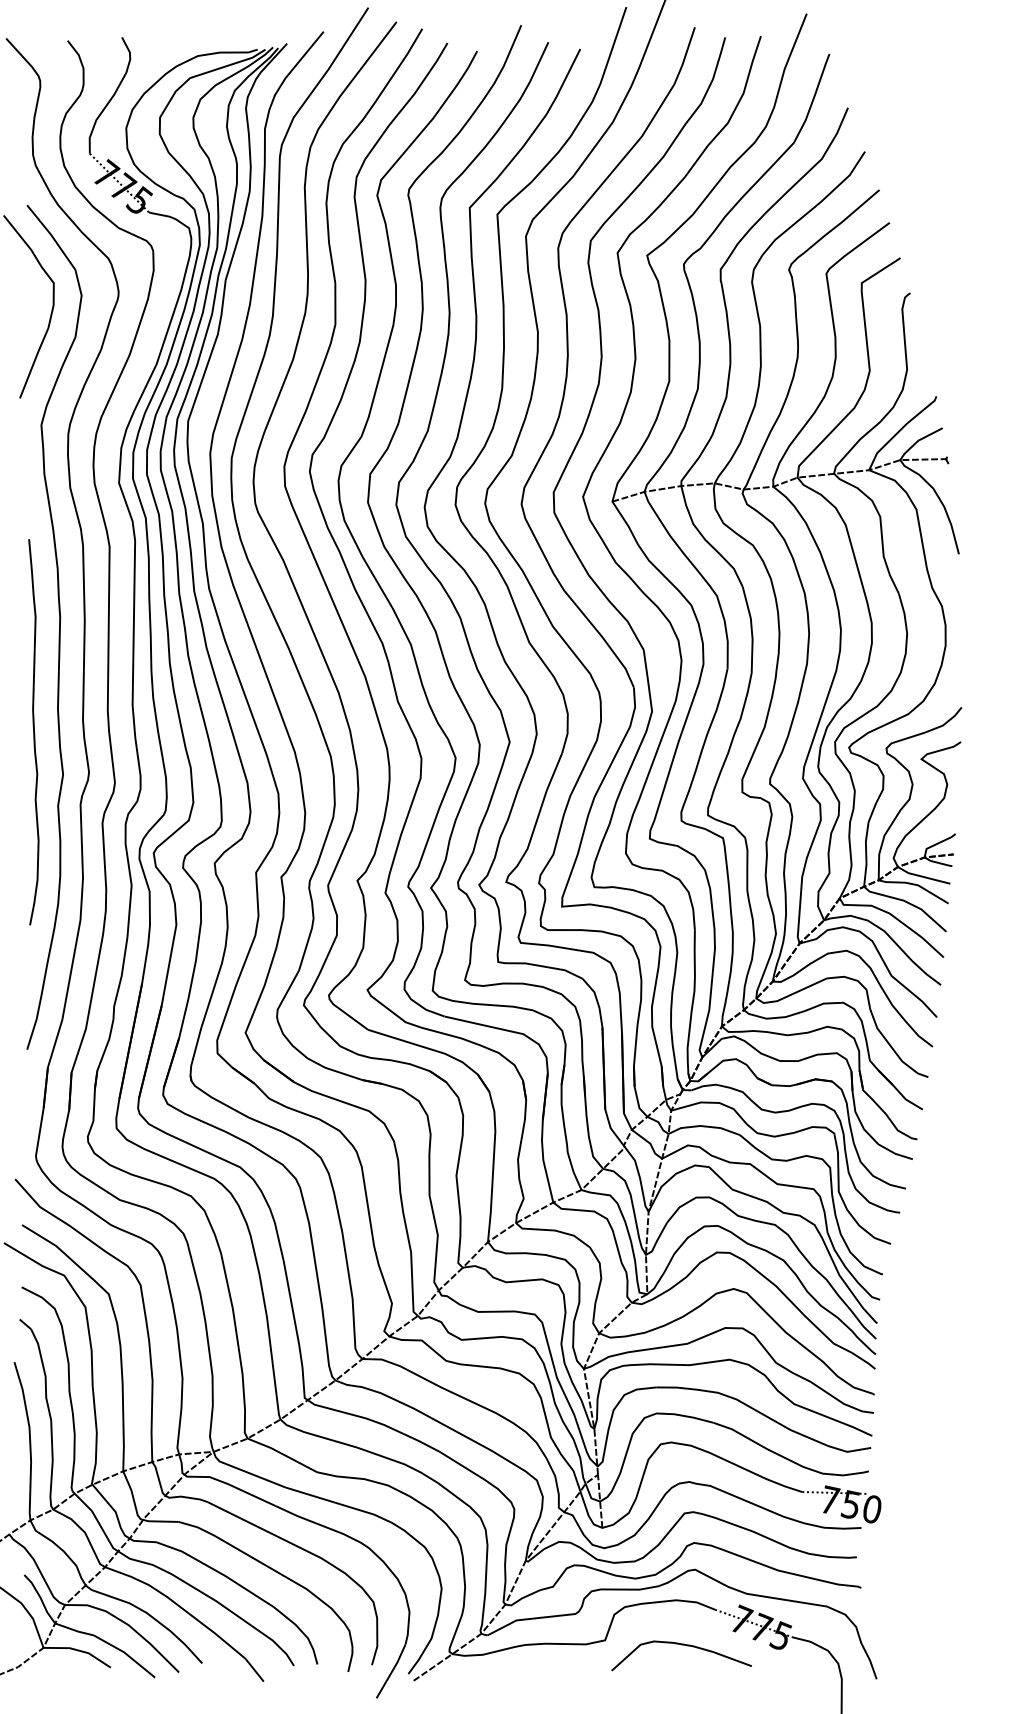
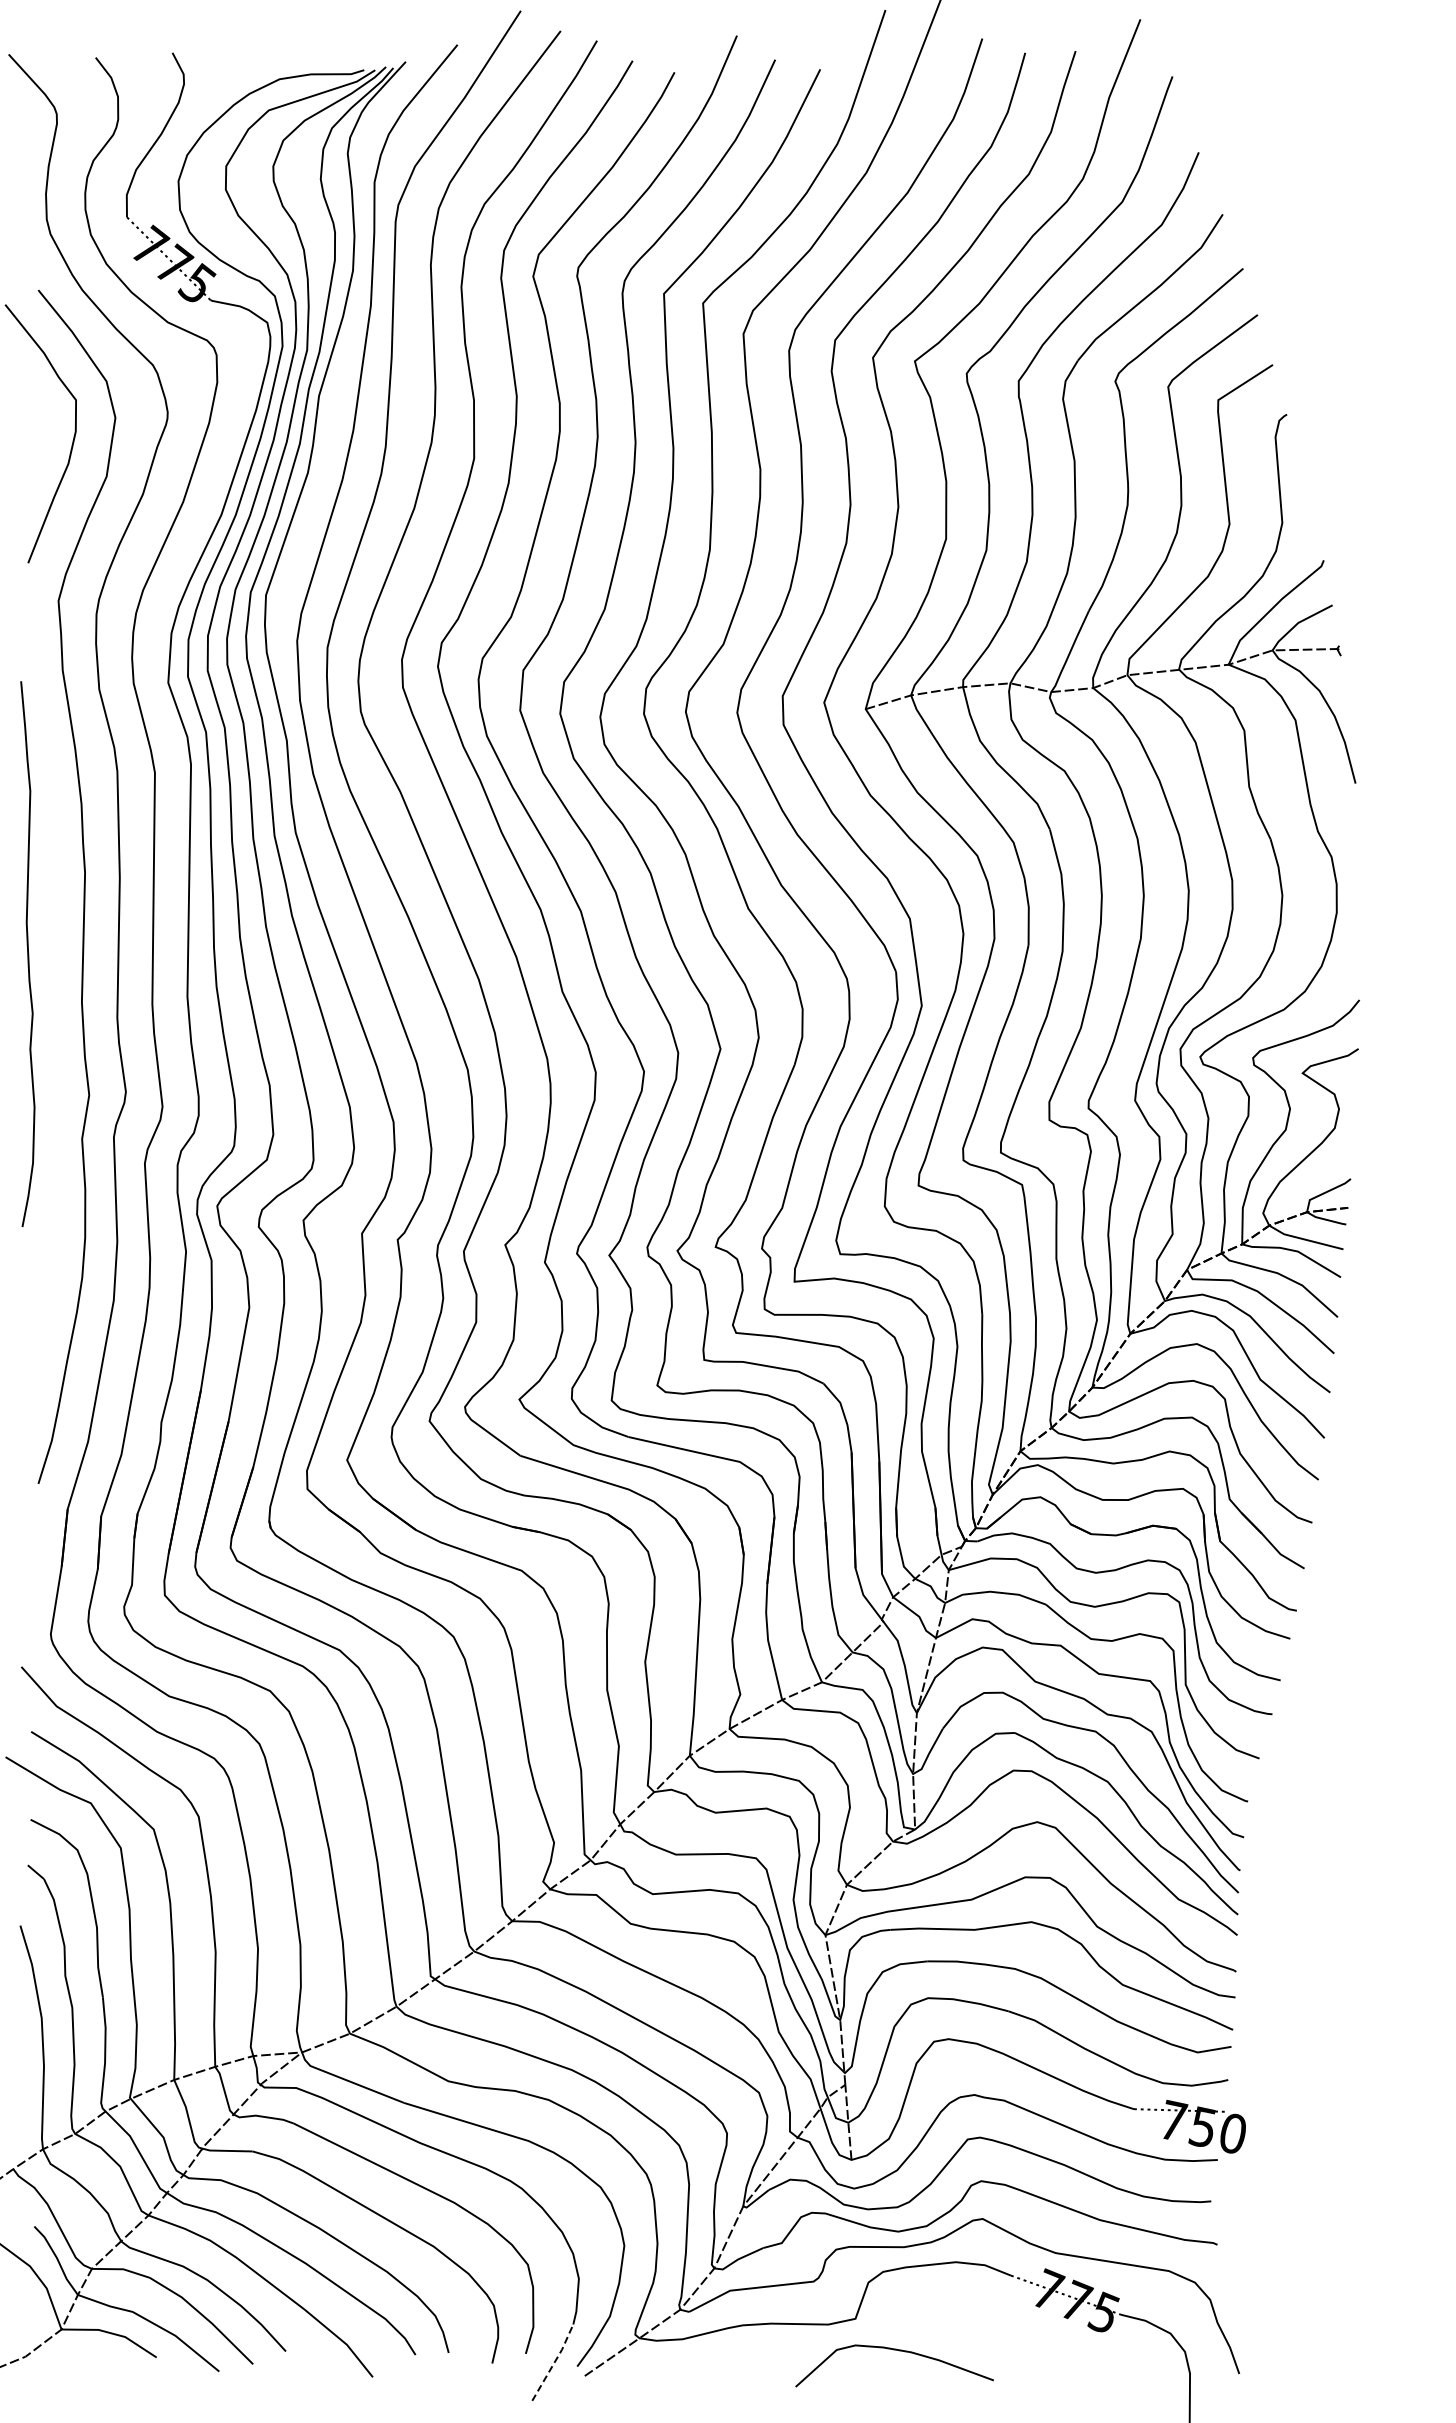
curve: (33, 731) -> (27, 953), moved
curve: (685, 1645) -> (899, 2351), moved
line: (392, 1671) -> (554, 2362), solid -> dashed

